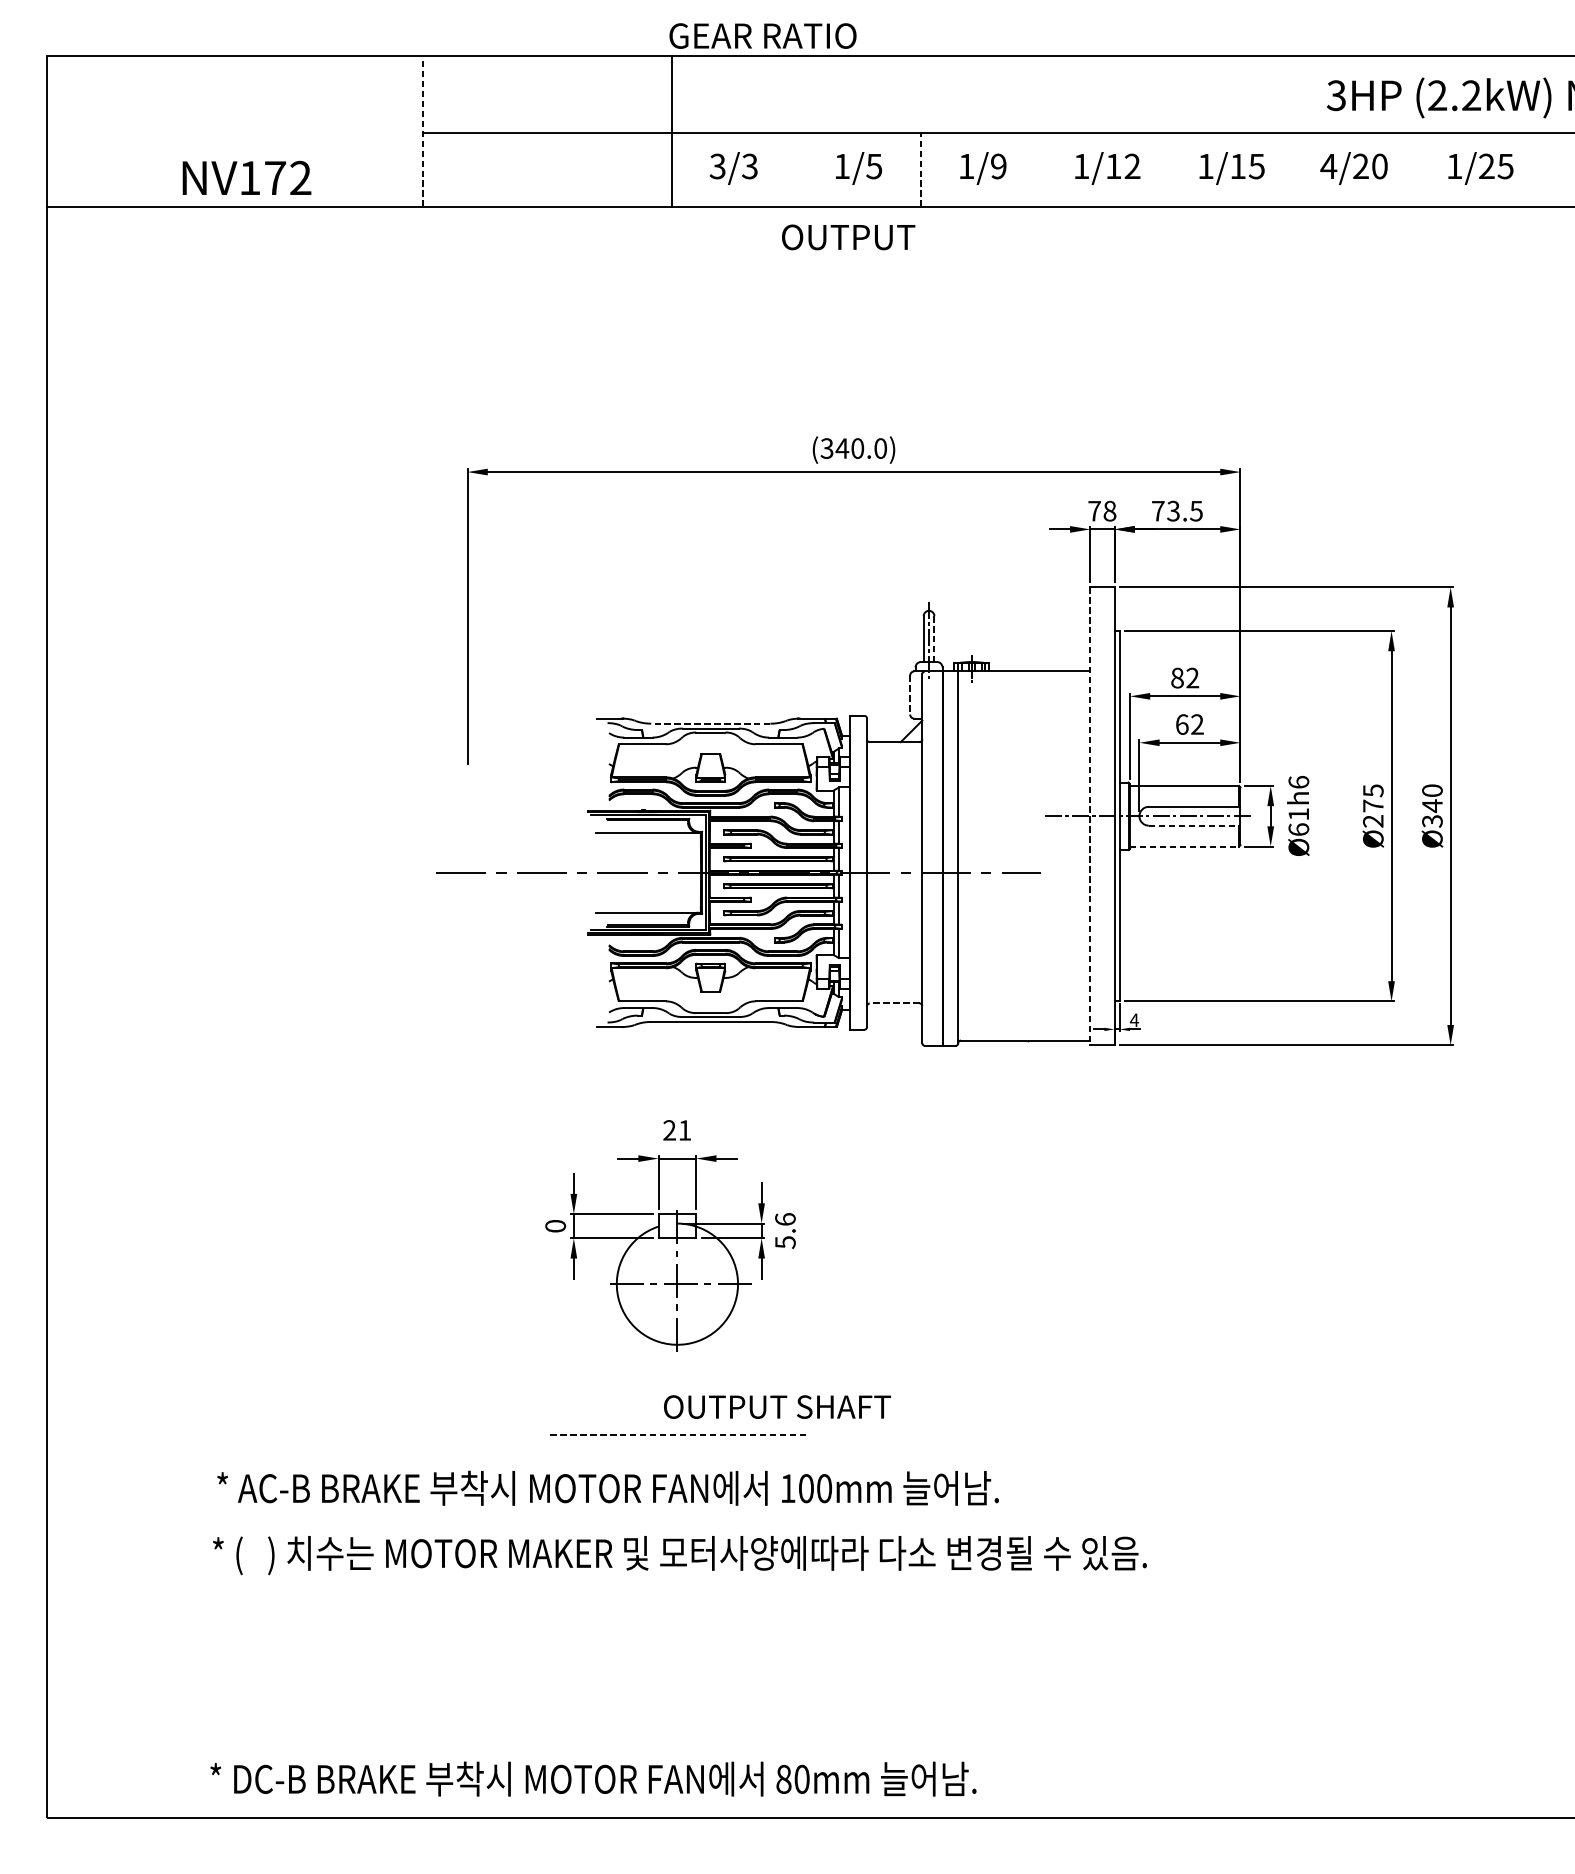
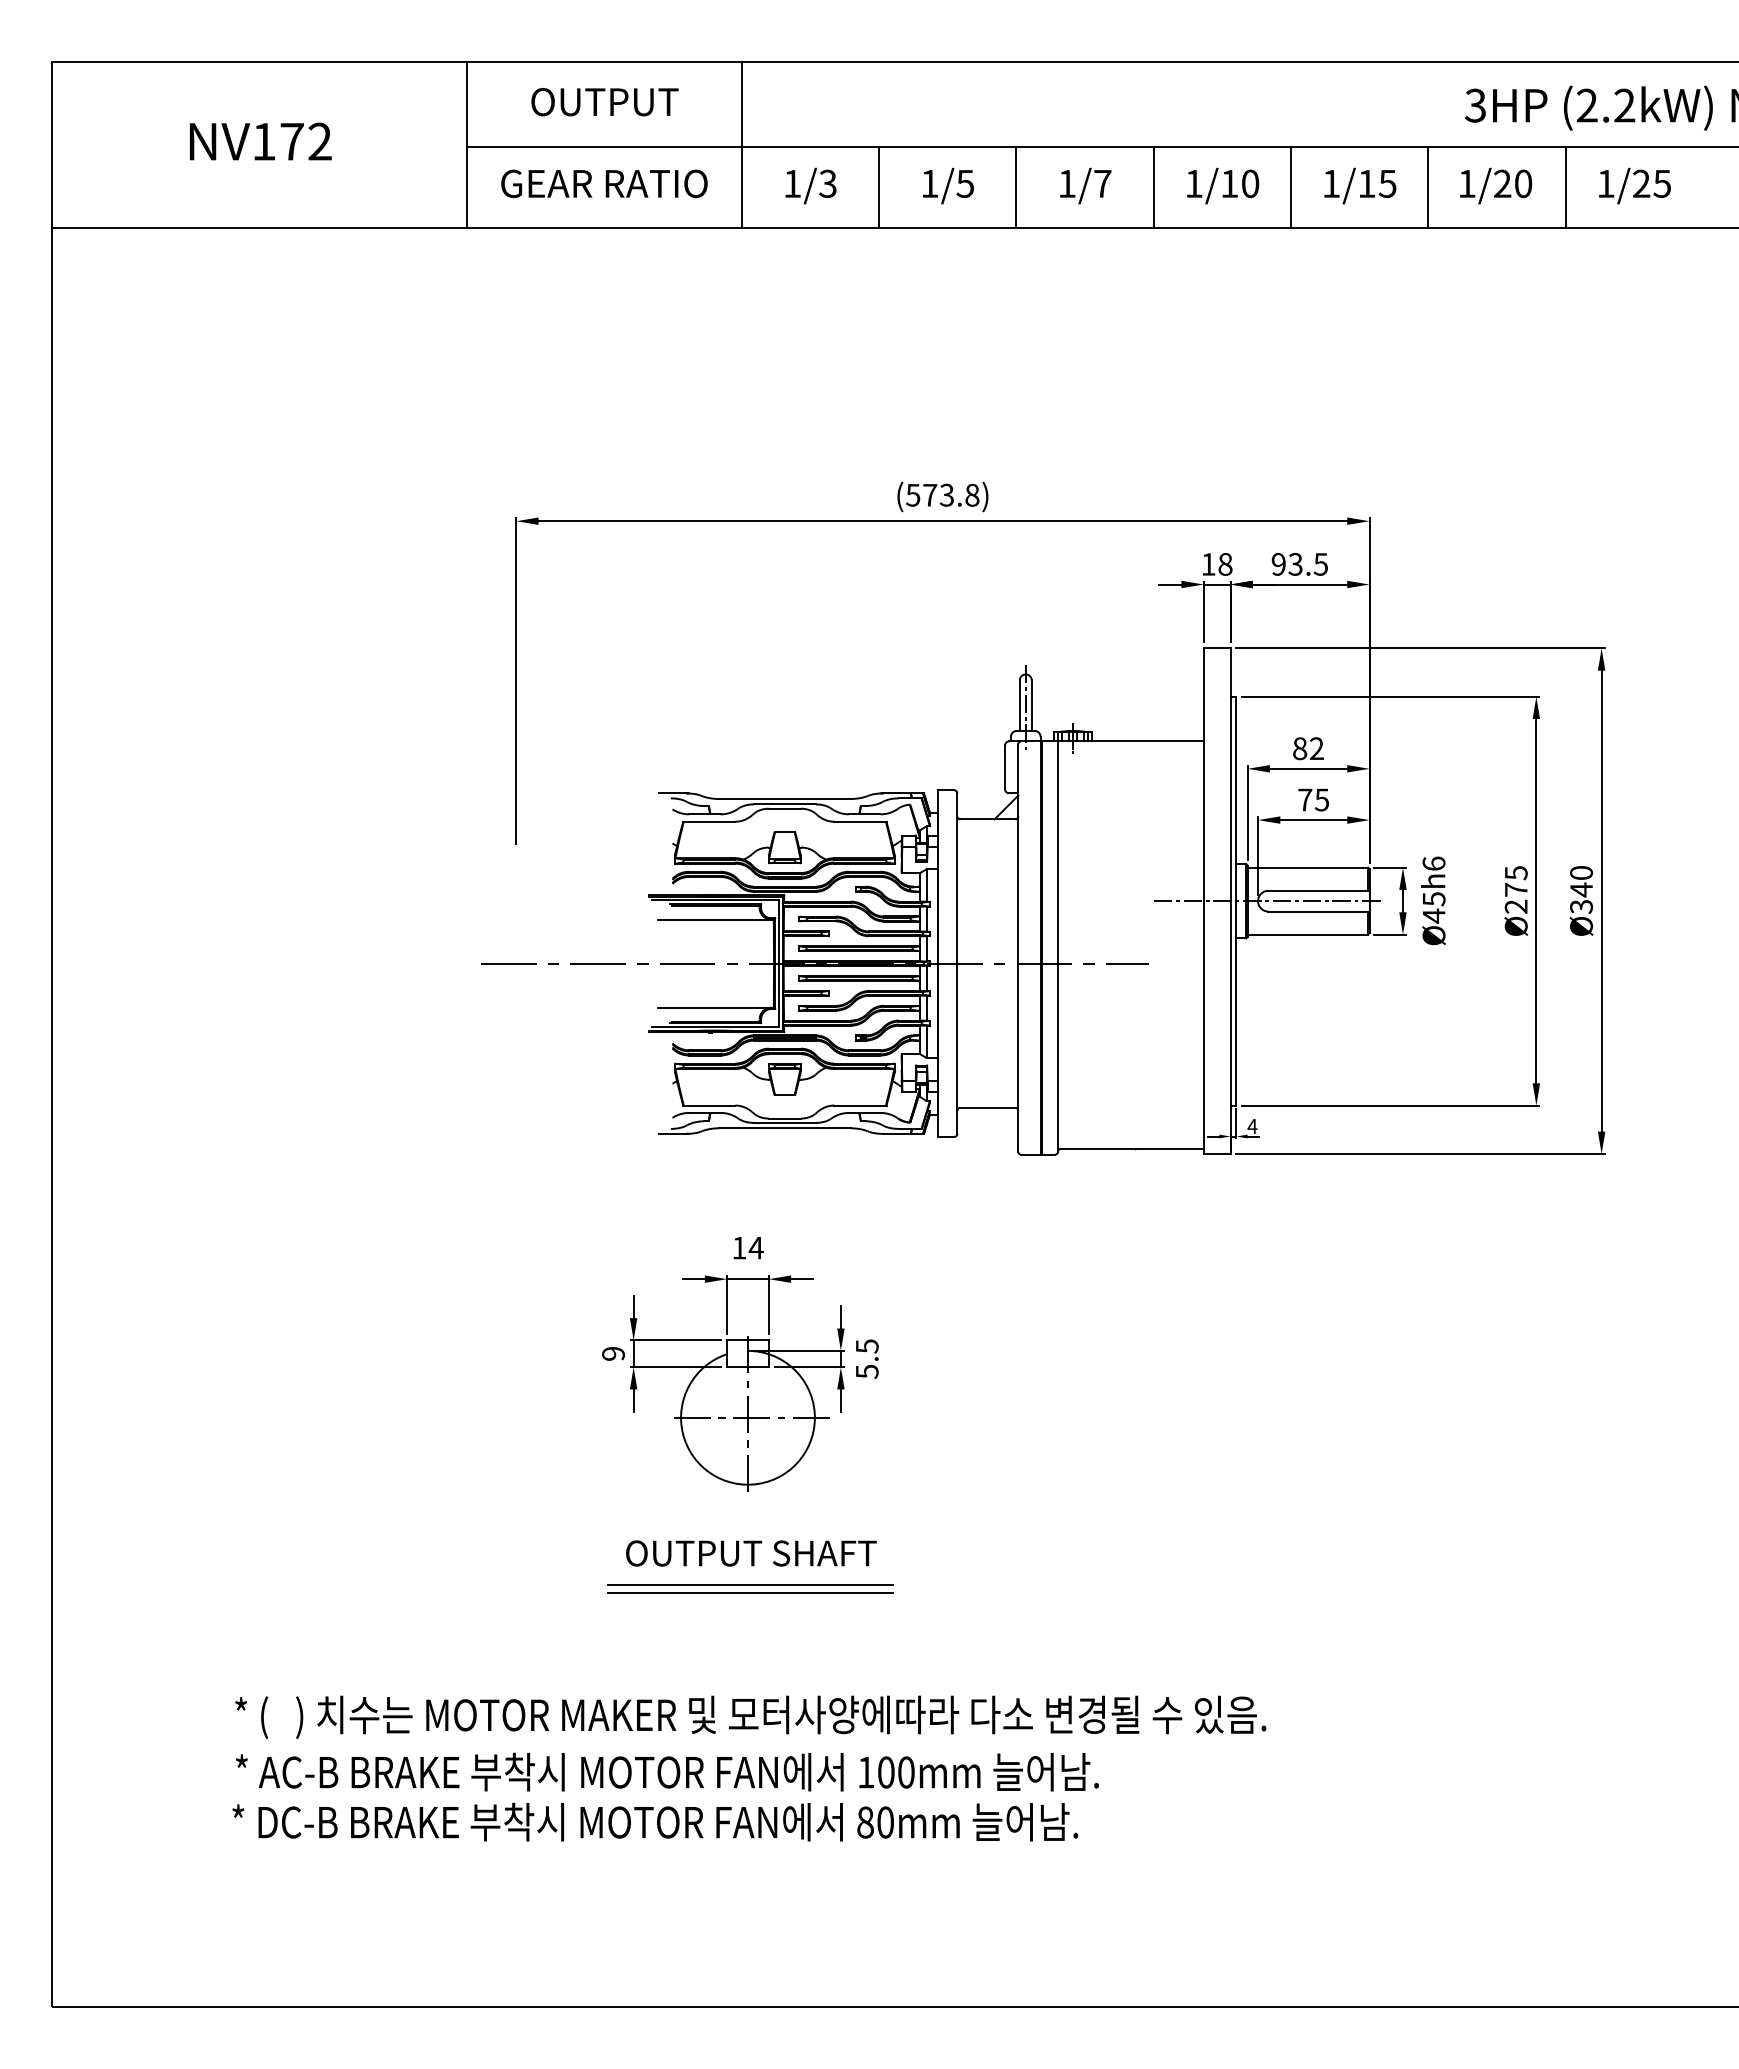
text: (763, 35) -> (604, 183), moved
line: (423, 130) -> (467, 144), dashed -> solid
text: (716, 166) -> (791, 183), 3/3 -> 1/3
text: (998, 166) -> (1102, 183), 1/9 -> 1/7
text: (1132, 166) -> (1250, 183), 1/12 -> 1/10
text: (1328, 166) -> (1466, 183), 4/20 -> 1/20
line: (796, 169) -> (879, 187), added
line: (920, 169) -> (1016, 187), dashed -> solid
line: (1044, 169) -> (1153, 187), added
line: (1169, 169) -> (1291, 187), added
line: (1293, 169) -> (1428, 187), added
line: (1417, 169) -> (1565, 187), added
text: (246, 177) -> (260, 141), moved
text: (848, 237) -> (604, 102), moved
text: (853, 447) -> (942, 494), (340.0) -> (573.8)
text: (1094, 511) -> (1208, 564), 78 -> 18
text: (1157, 511) -> (1278, 564), 73.5 -> 93.5
line: (934, 639) -> (1031, 706), dashed -> solid
line: (909, 695) -> (1004, 767), dashed -> solid
line: (710, 724) -> (784, 799), dashed -> solid
text: (1189, 724) -> (1313, 799), 62 -> 75
line: (1090, 816) -> (1203, 901), dashed -> solid
text: (1298, 821) -> (1433, 907), Ø61h6 -> Ø45h6
line: (1195, 825) -> (1319, 911), dashed -> solid
line: (1185, 846) -> (1308, 934), dashed -> solid
line: (894, 1003) -> (987, 1107), dashed -> solid
text: (676, 1129) -> (747, 1247), 21 -> 14
text: (784, 1219) -> (866, 1346), 5.6 -> 5.5
text: (555, 1225) -> (613, 1353), 0 -> 9
text: (777, 1407) -> (751, 1553), moved
line: (679, 1435) -> (750, 1584), dashed -> solid
line: (679, 1443) -> (750, 1593), added
text: (608, 1487) -> (667, 1771), moved
text: (593, 1778) -> (655, 1821), moved

